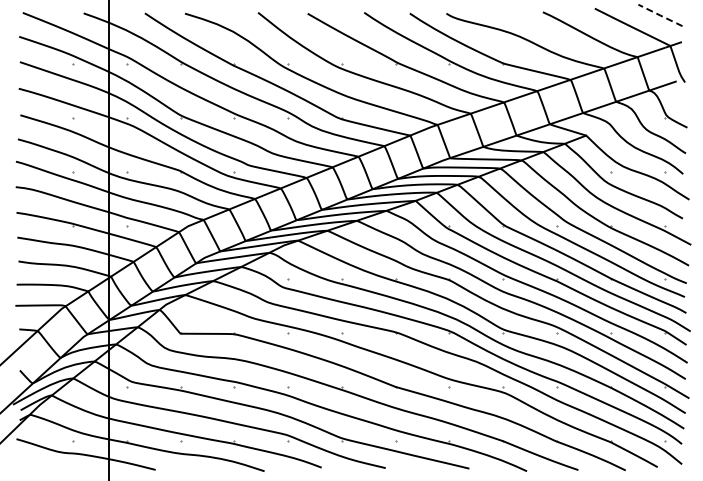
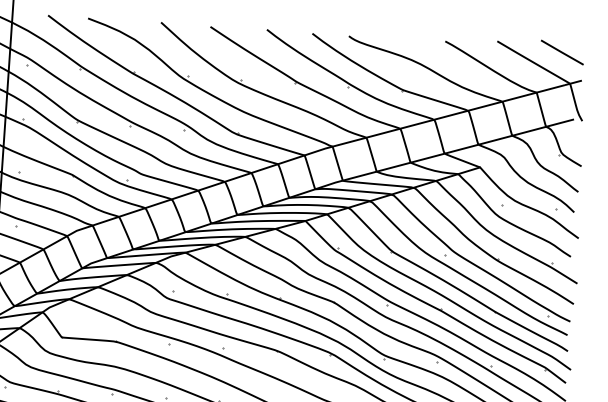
line: (660, 15) -> (562, 52), dashed -> solid

